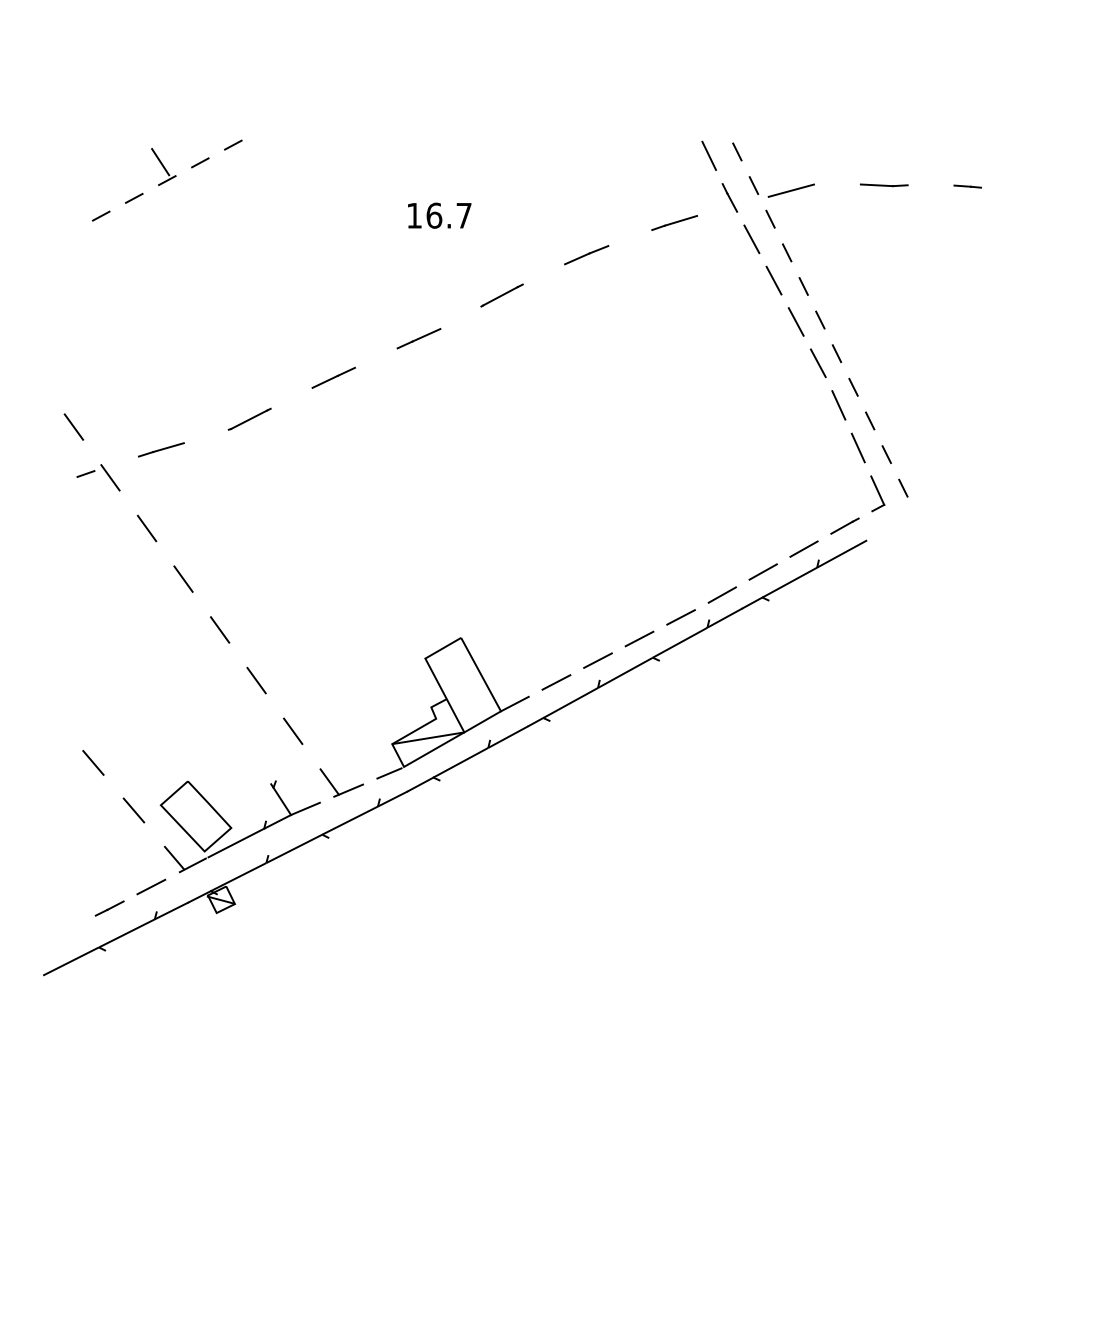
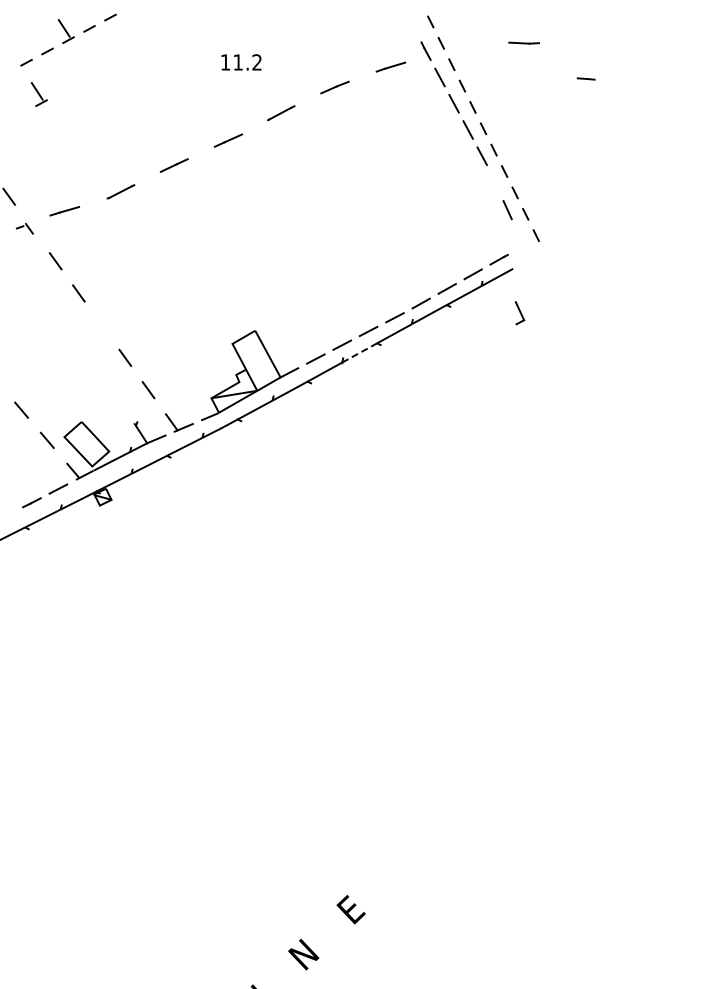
line: (708, 155) -> (412, 24), removed
line: (966, 185) -> (585, 78), moved
line: (790, 190) -> (464, 46), removed
text: (448, 215) -> (247, 62), 16.7 -> 11.2
part: (120, 266) -> (38, 94), added
line: (839, 404) -> (495, 182), removed
part: (97, 476) -> (24, 228), size x0.6
part: (876, 494) -> (519, 313), moved
line: (219, 629) -> (101, 325), removed
line: (625, 672) -> (359, 352), solid -> dashed

